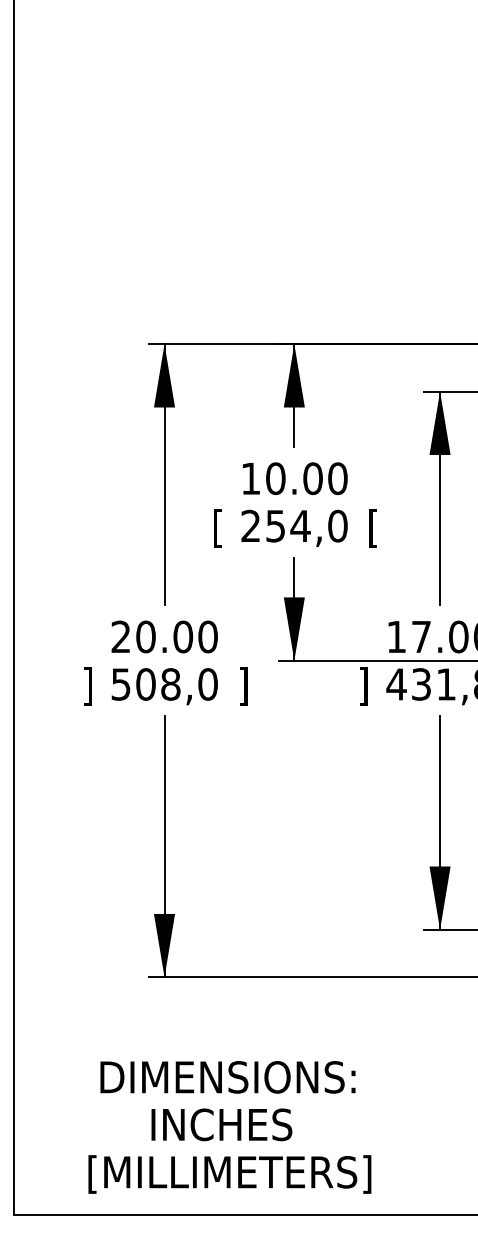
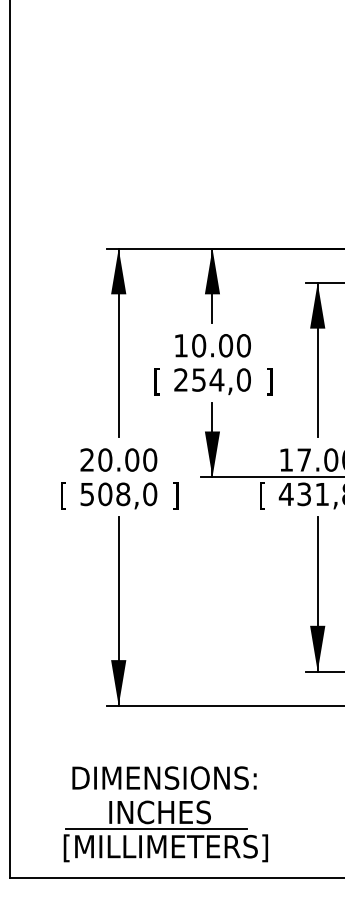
text: (373, 528) -> (269, 381), [ -> ]
text: (88, 686) -> (63, 495), ] -> [
text: (363, 686) -> (262, 495), ] -> [
line: (215, 1148) -> (155, 829), added

